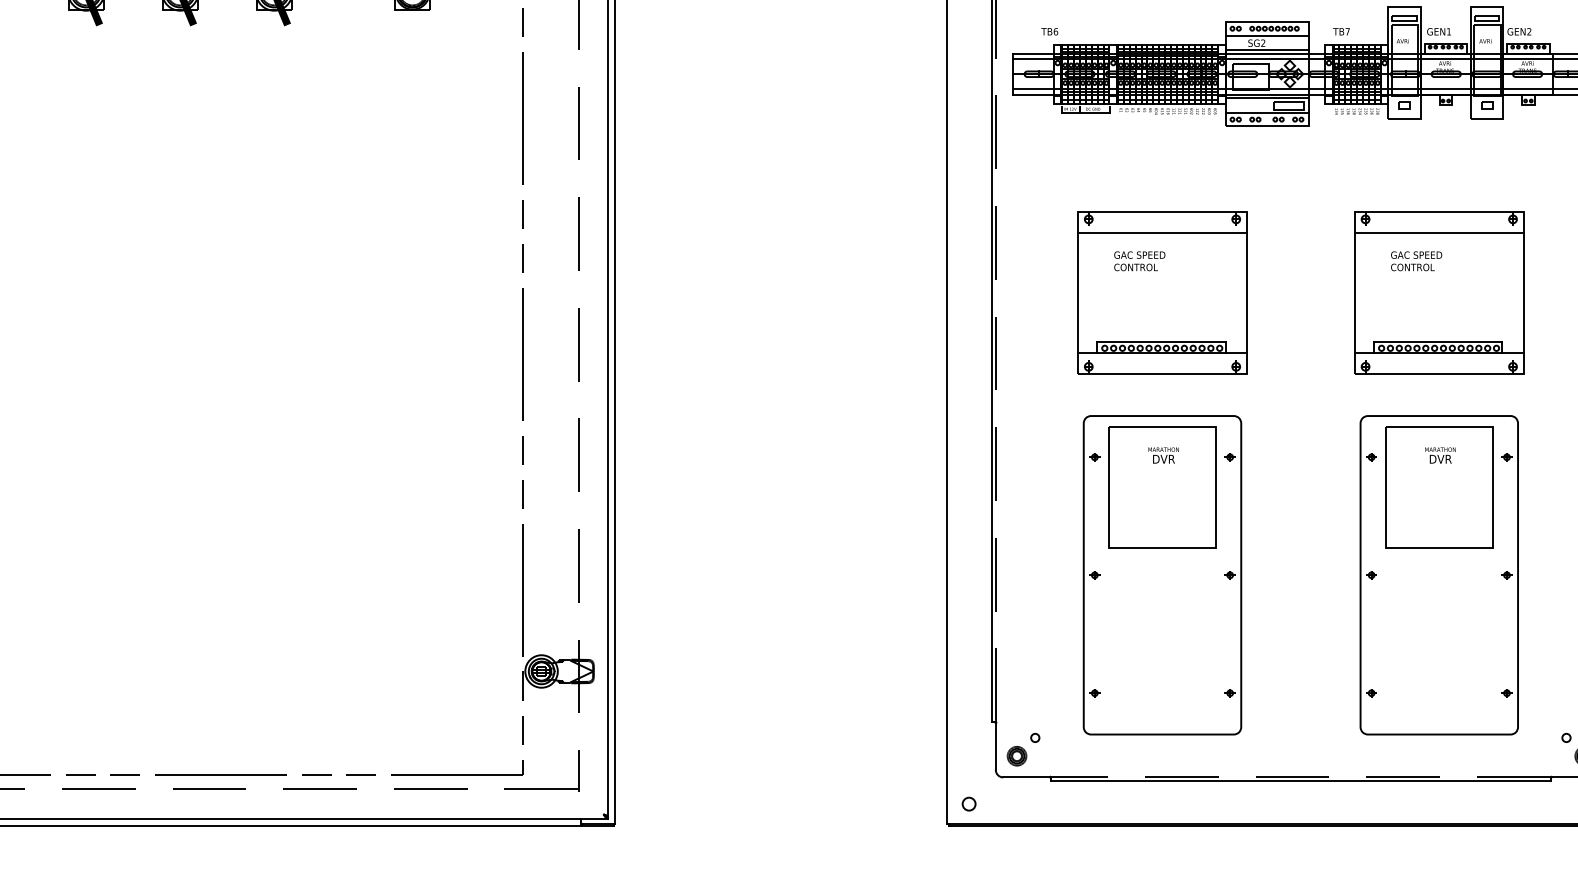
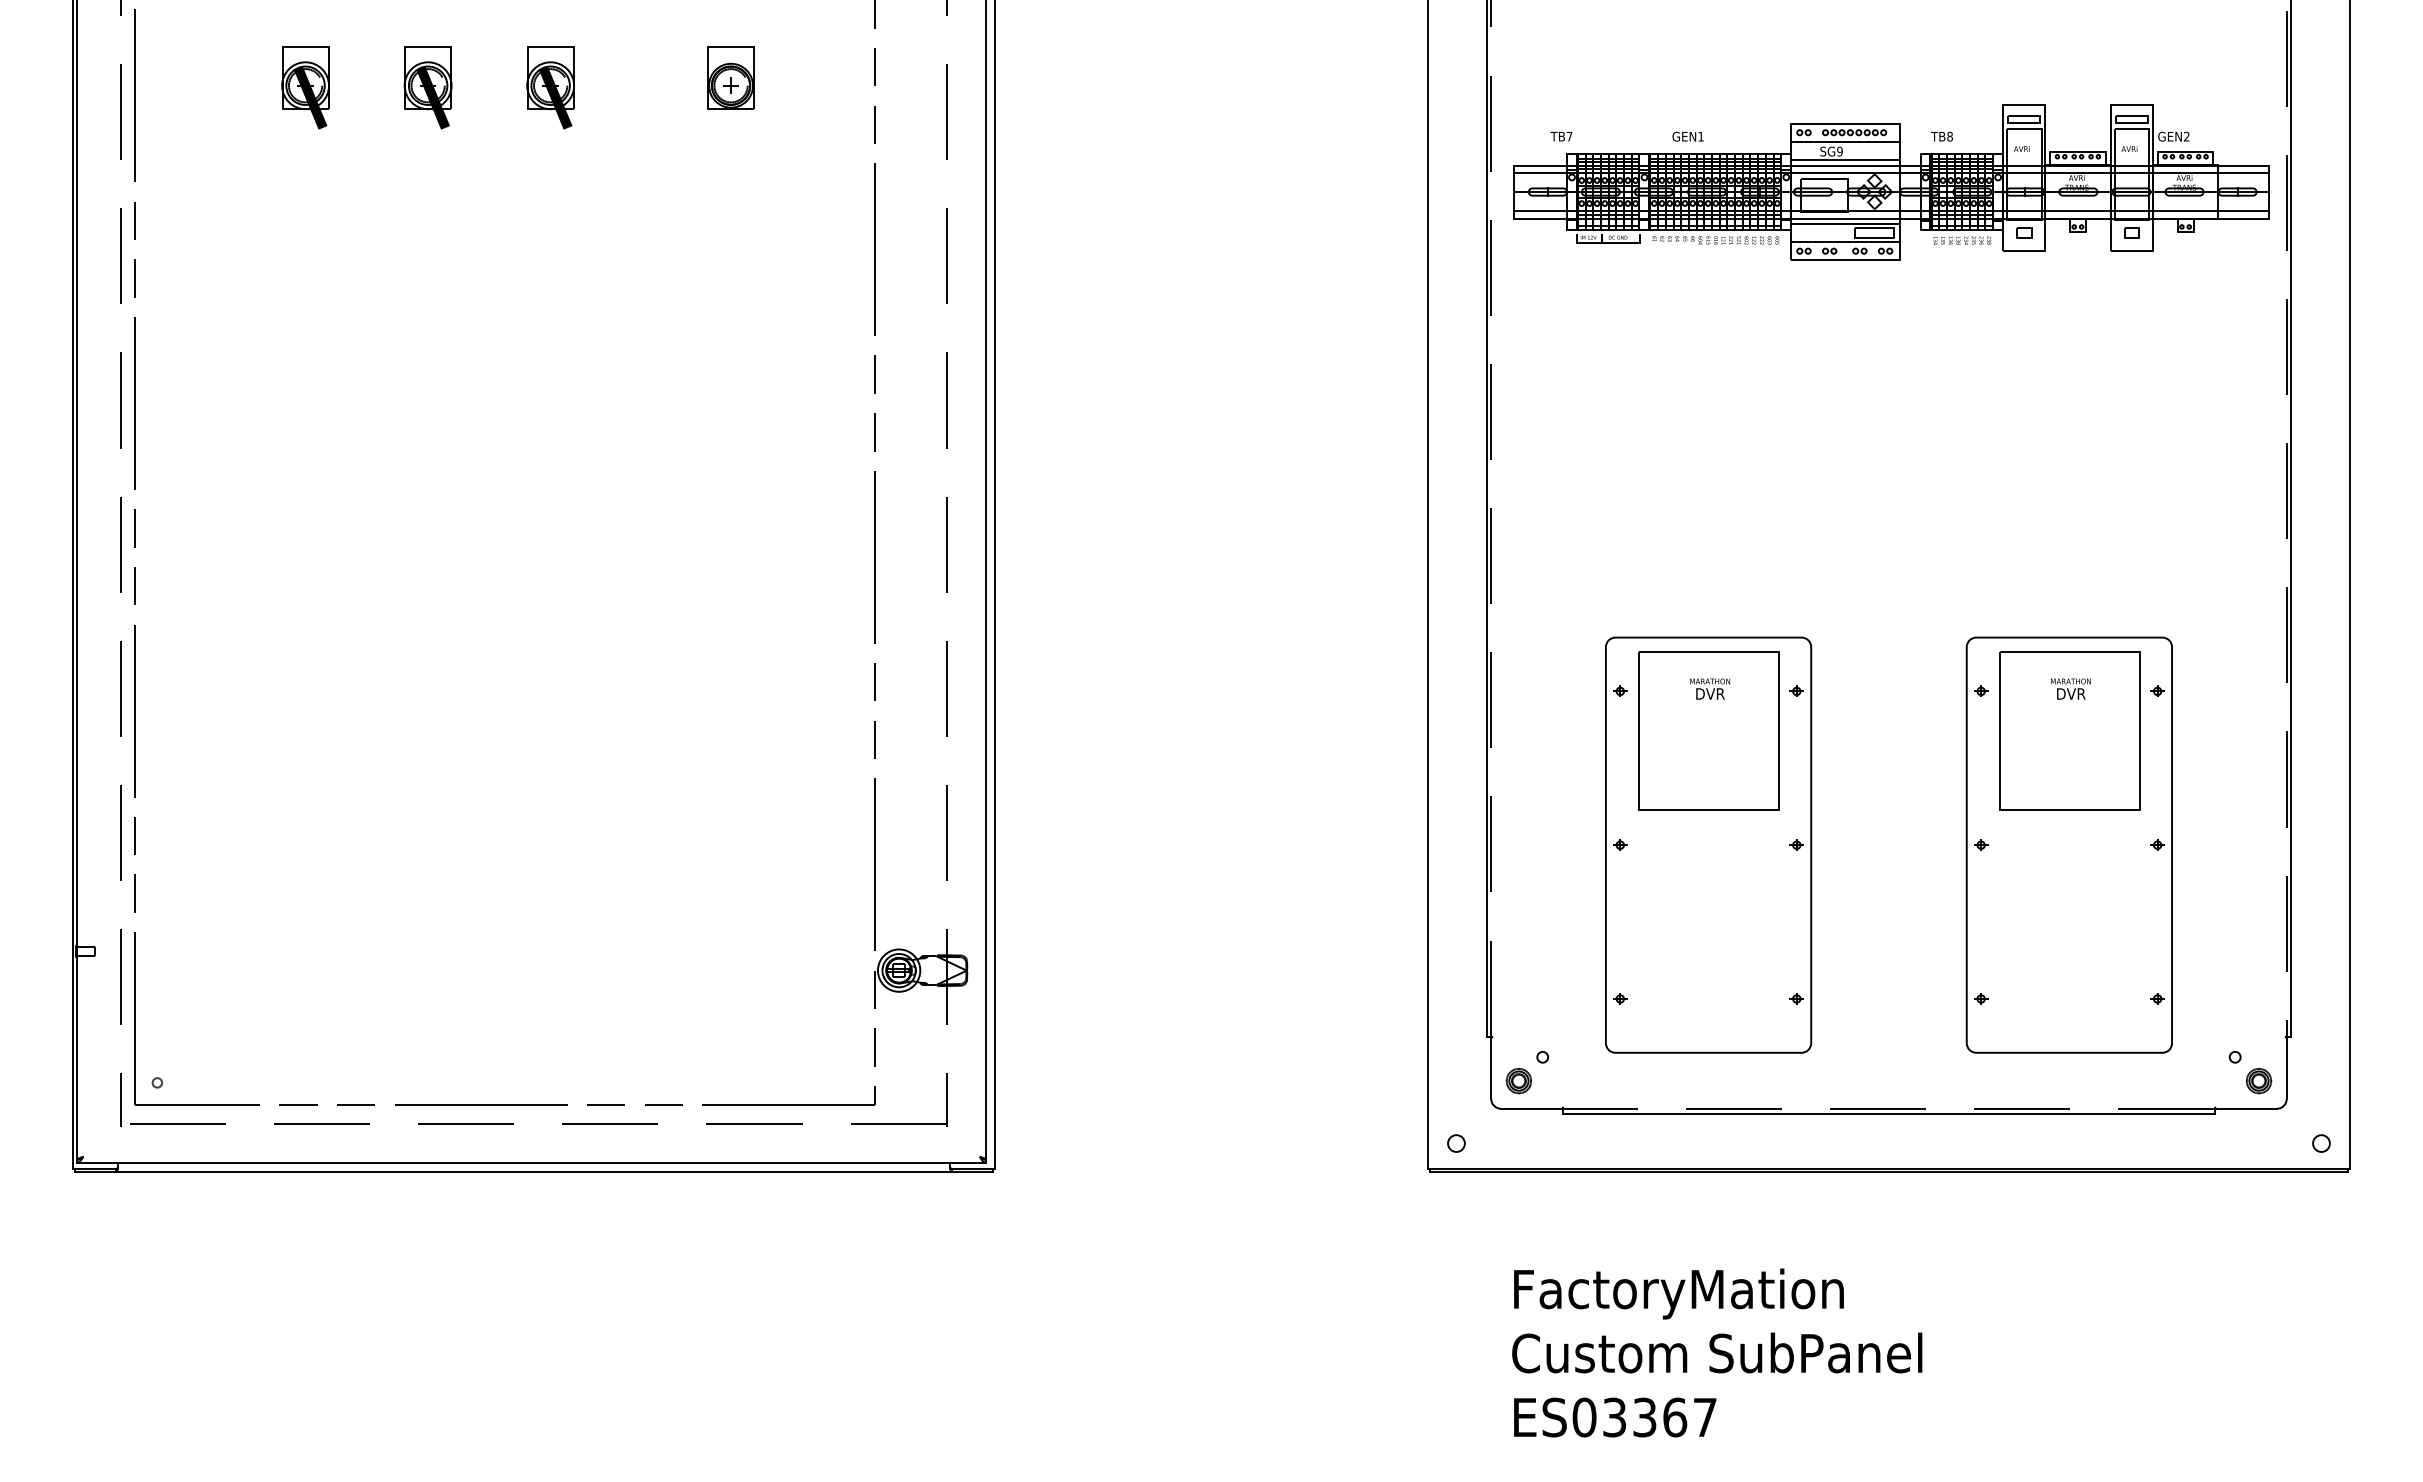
text: (1055, 31) -> (1569, 136), TB6 -> TB7
text: (1347, 31) -> (1949, 136), TB7 -> TB8
text: (1438, 31) -> (1687, 136), moved
text: (1262, 43) -> (1839, 151), SG2 -> SG9
part: (1162, 293) -> (1708, 477), removed
part: (1439, 293) -> (2069, 477), removed

